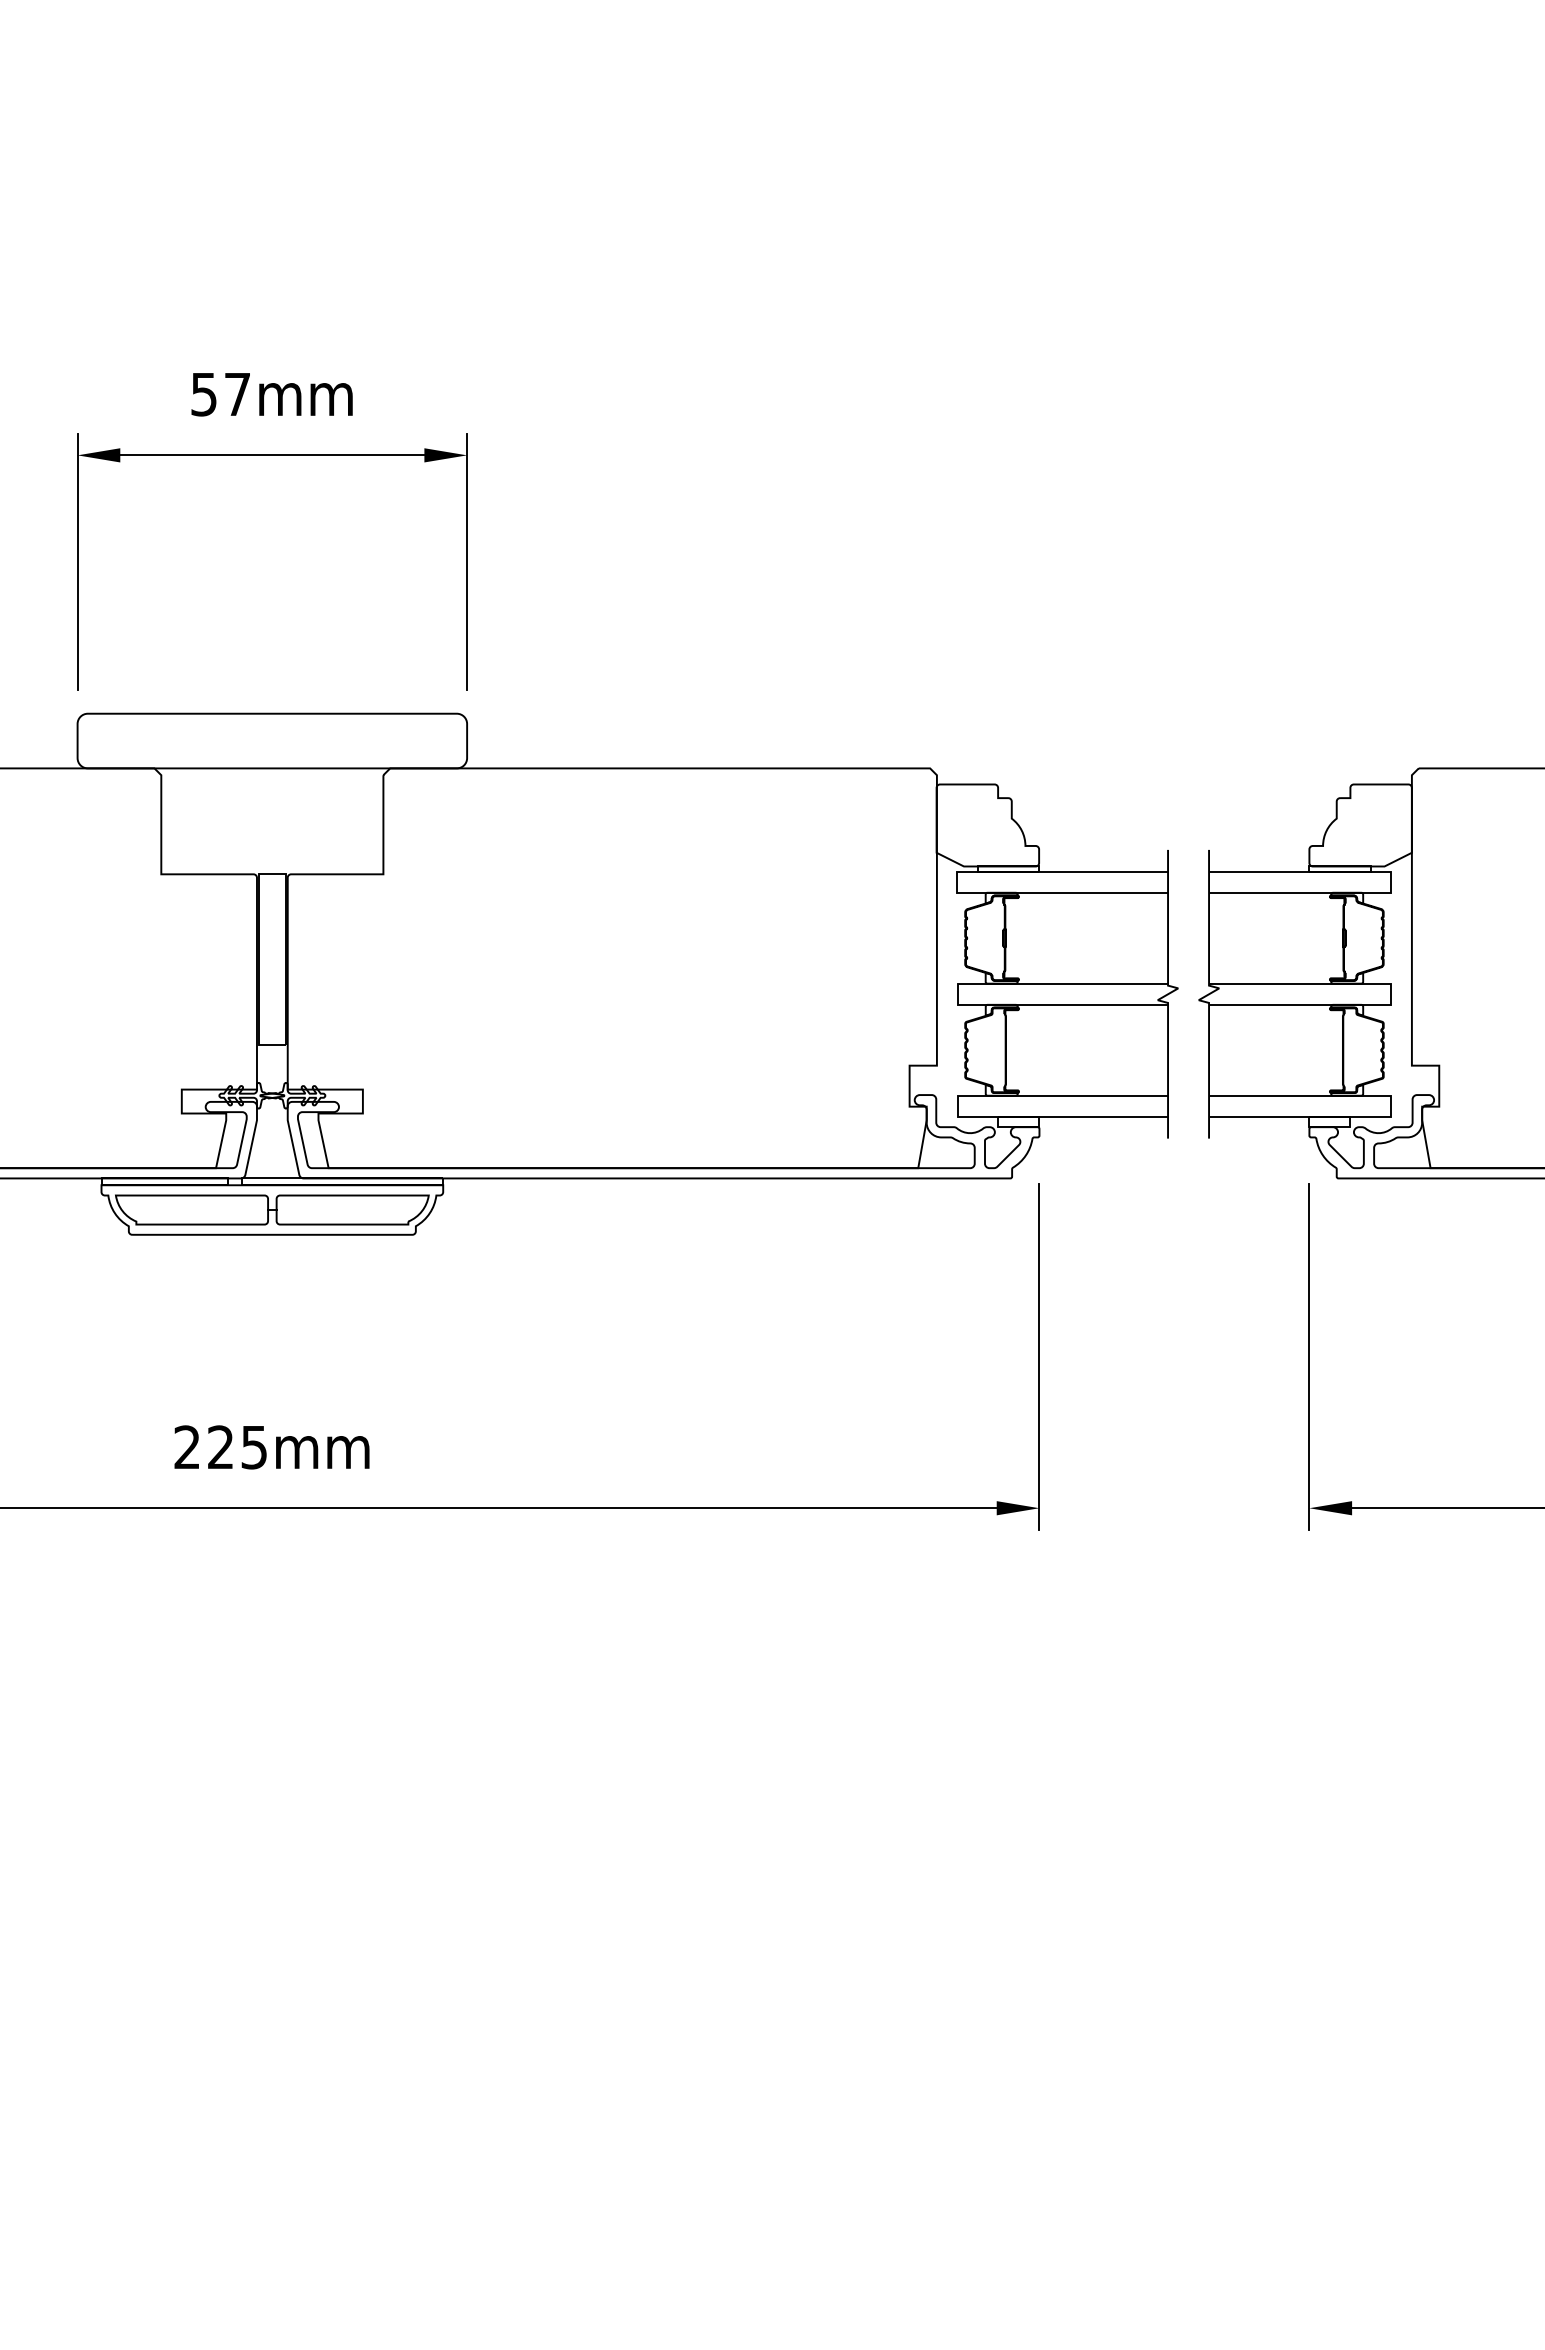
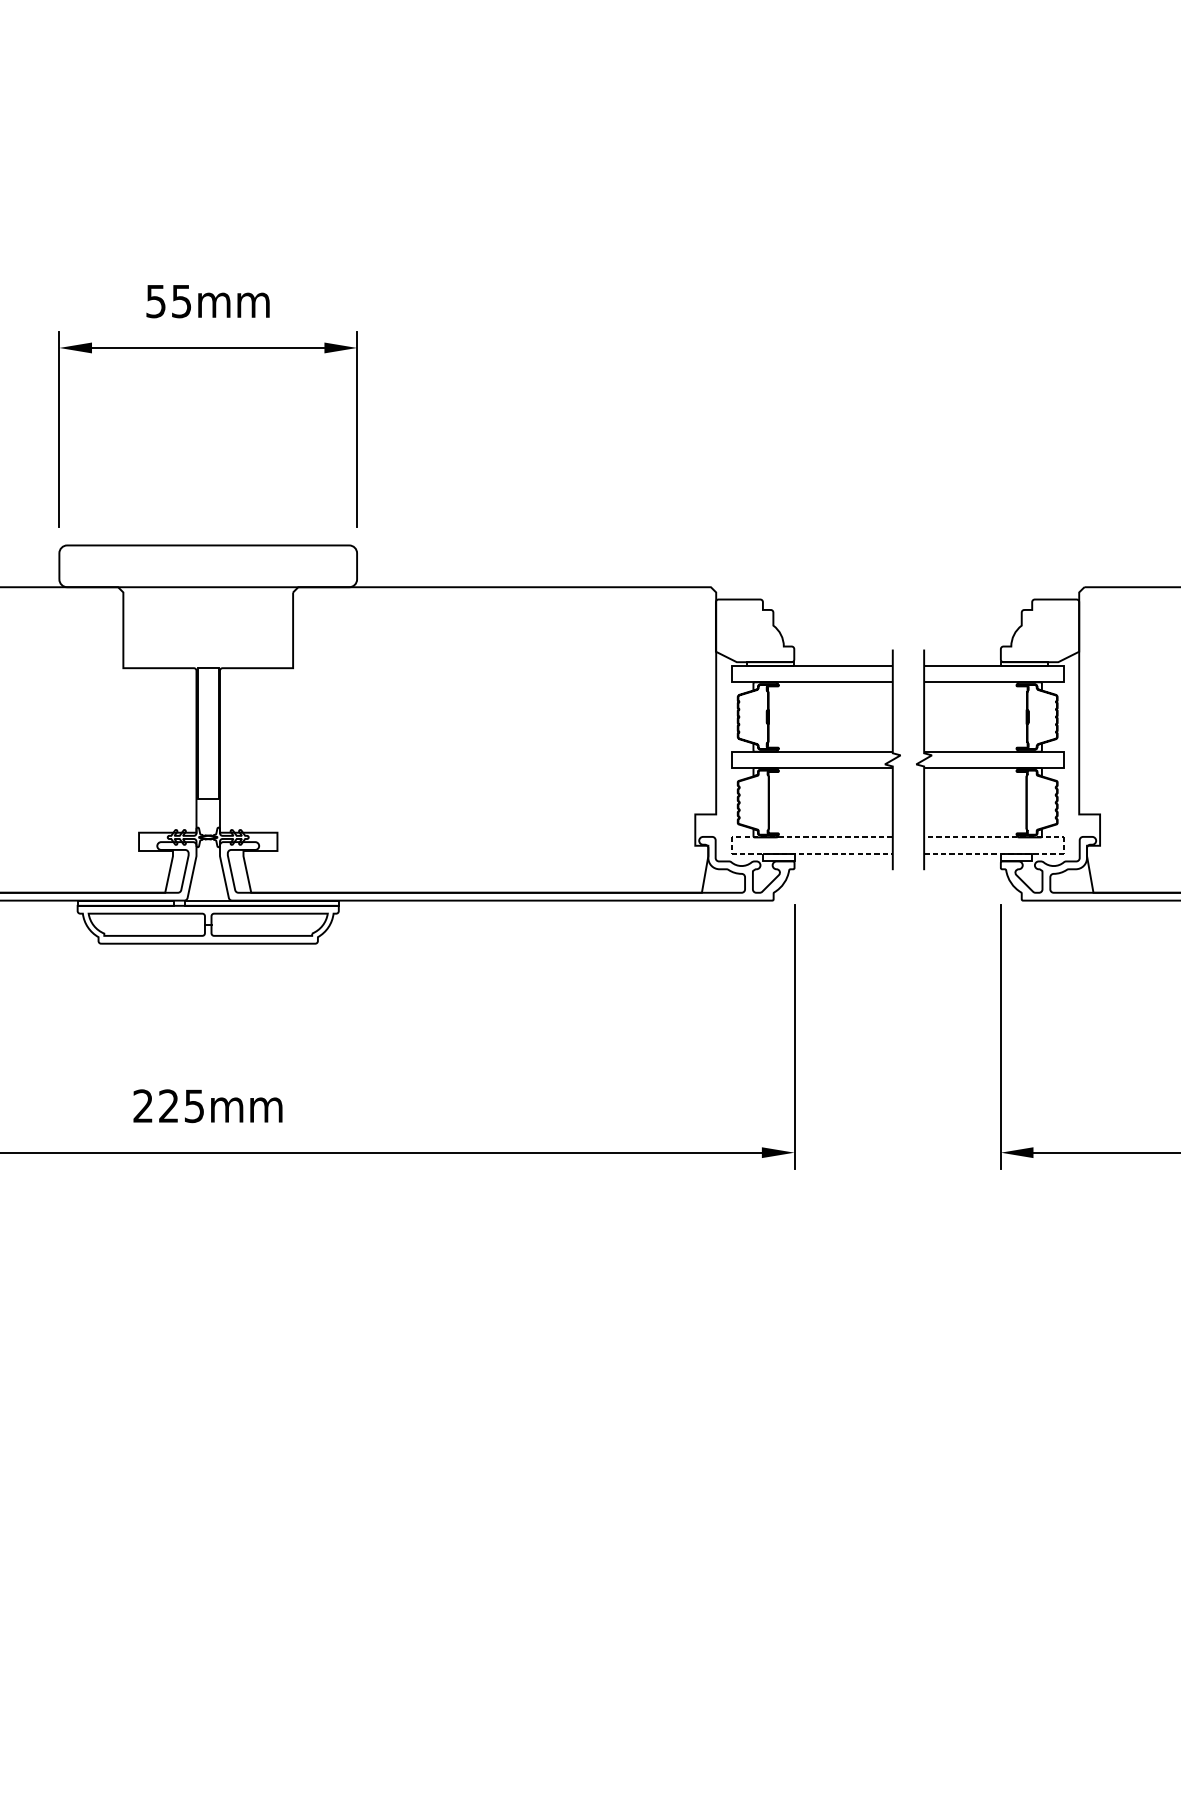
text: (237, 394) -> (181, 301), 57mm -> 55mm
line: (957, 1106) -> (731, 845), solid -> dashed
line: (1391, 1106) -> (1063, 845), solid -> dashed

